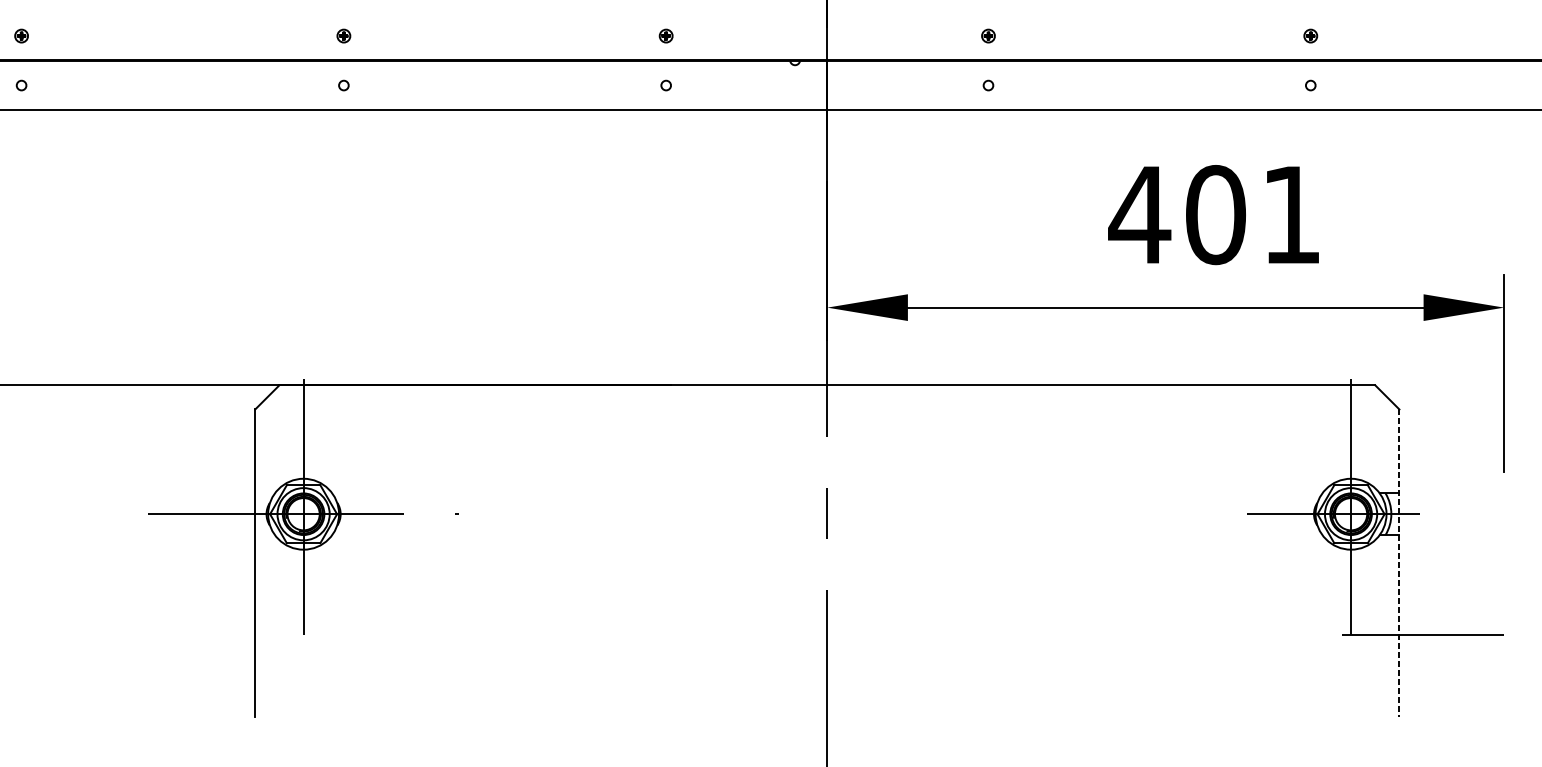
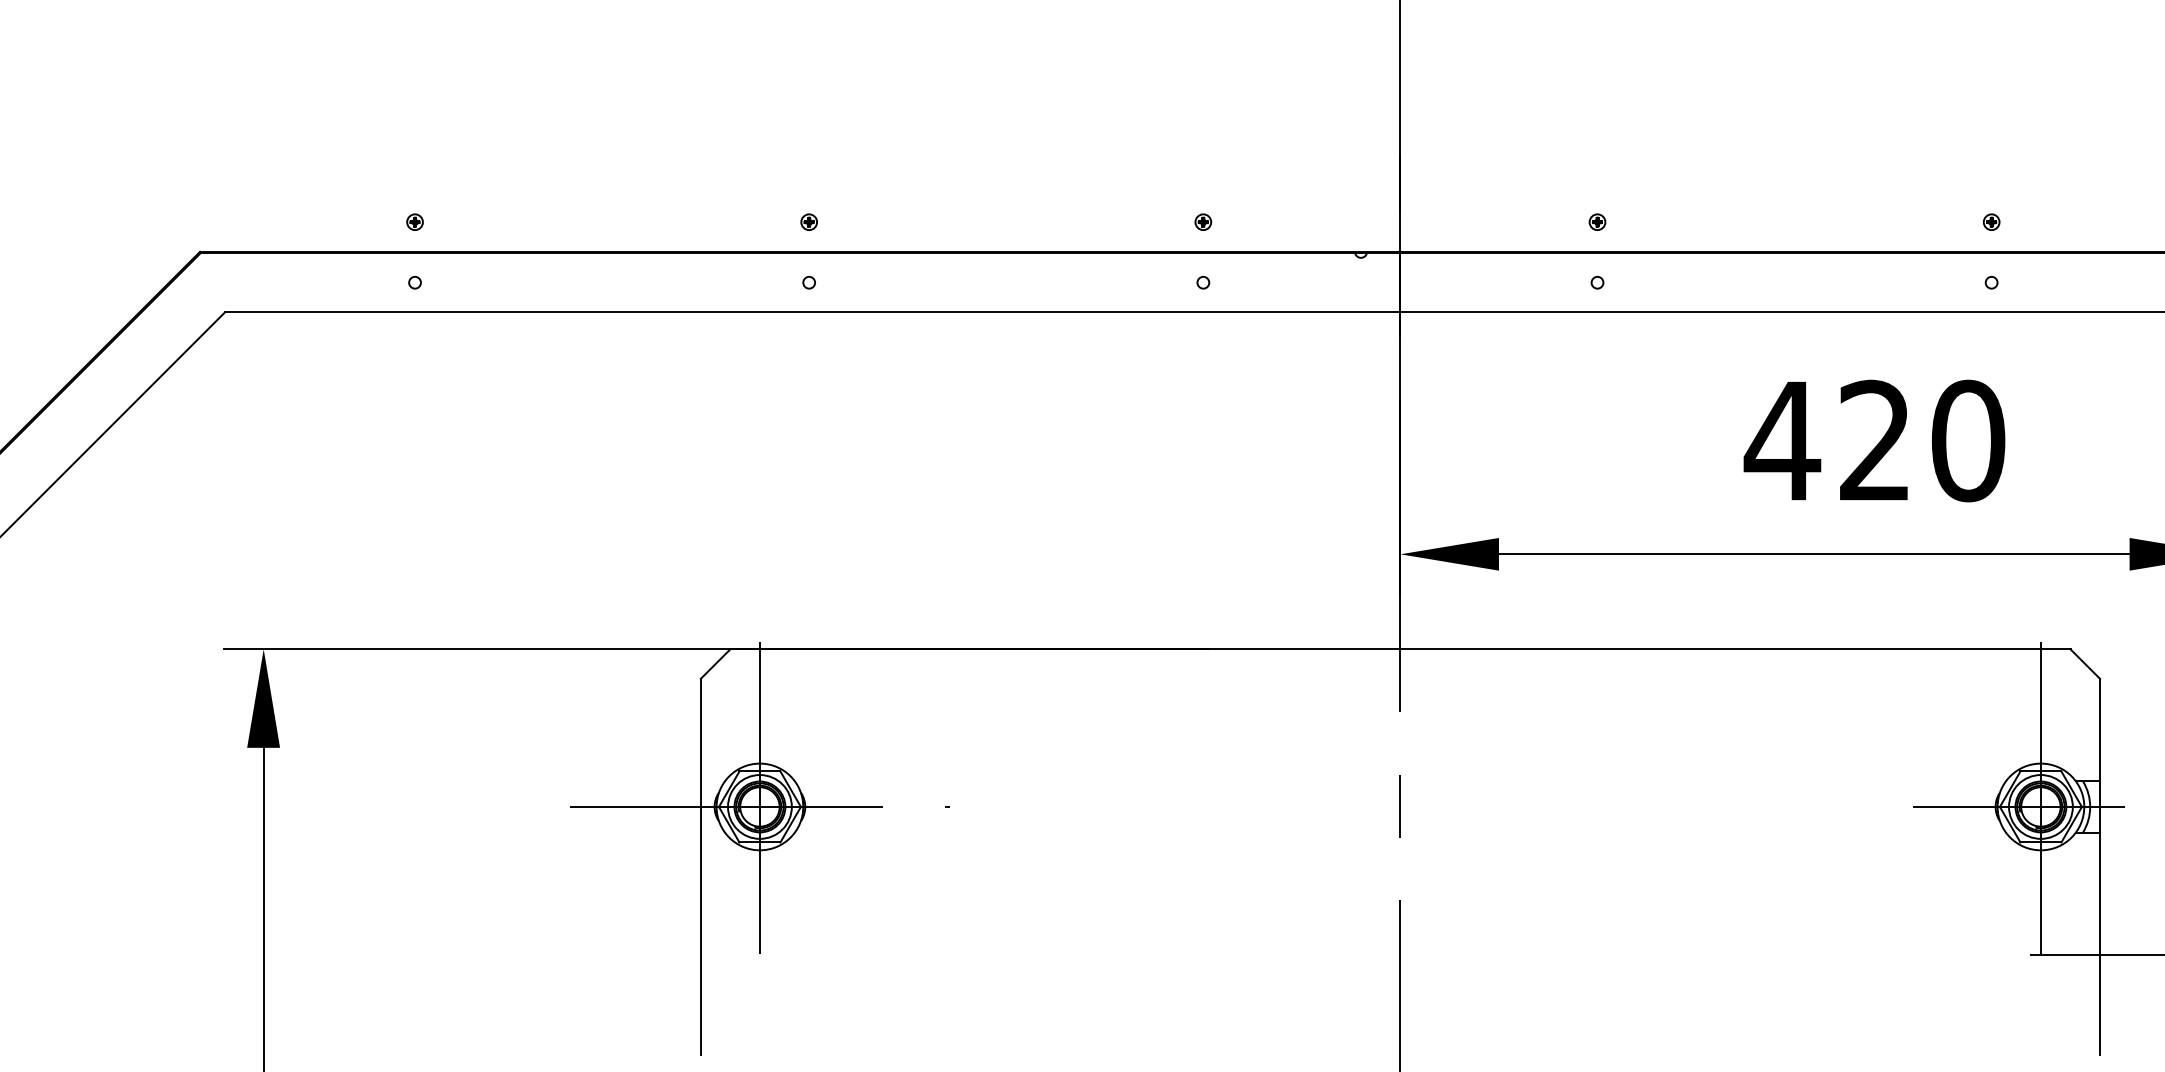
text: (1254, 214) -> (1922, 440), 401 -> 420
line: (1399, 562) -> (2100, 866), dashed -> solid

